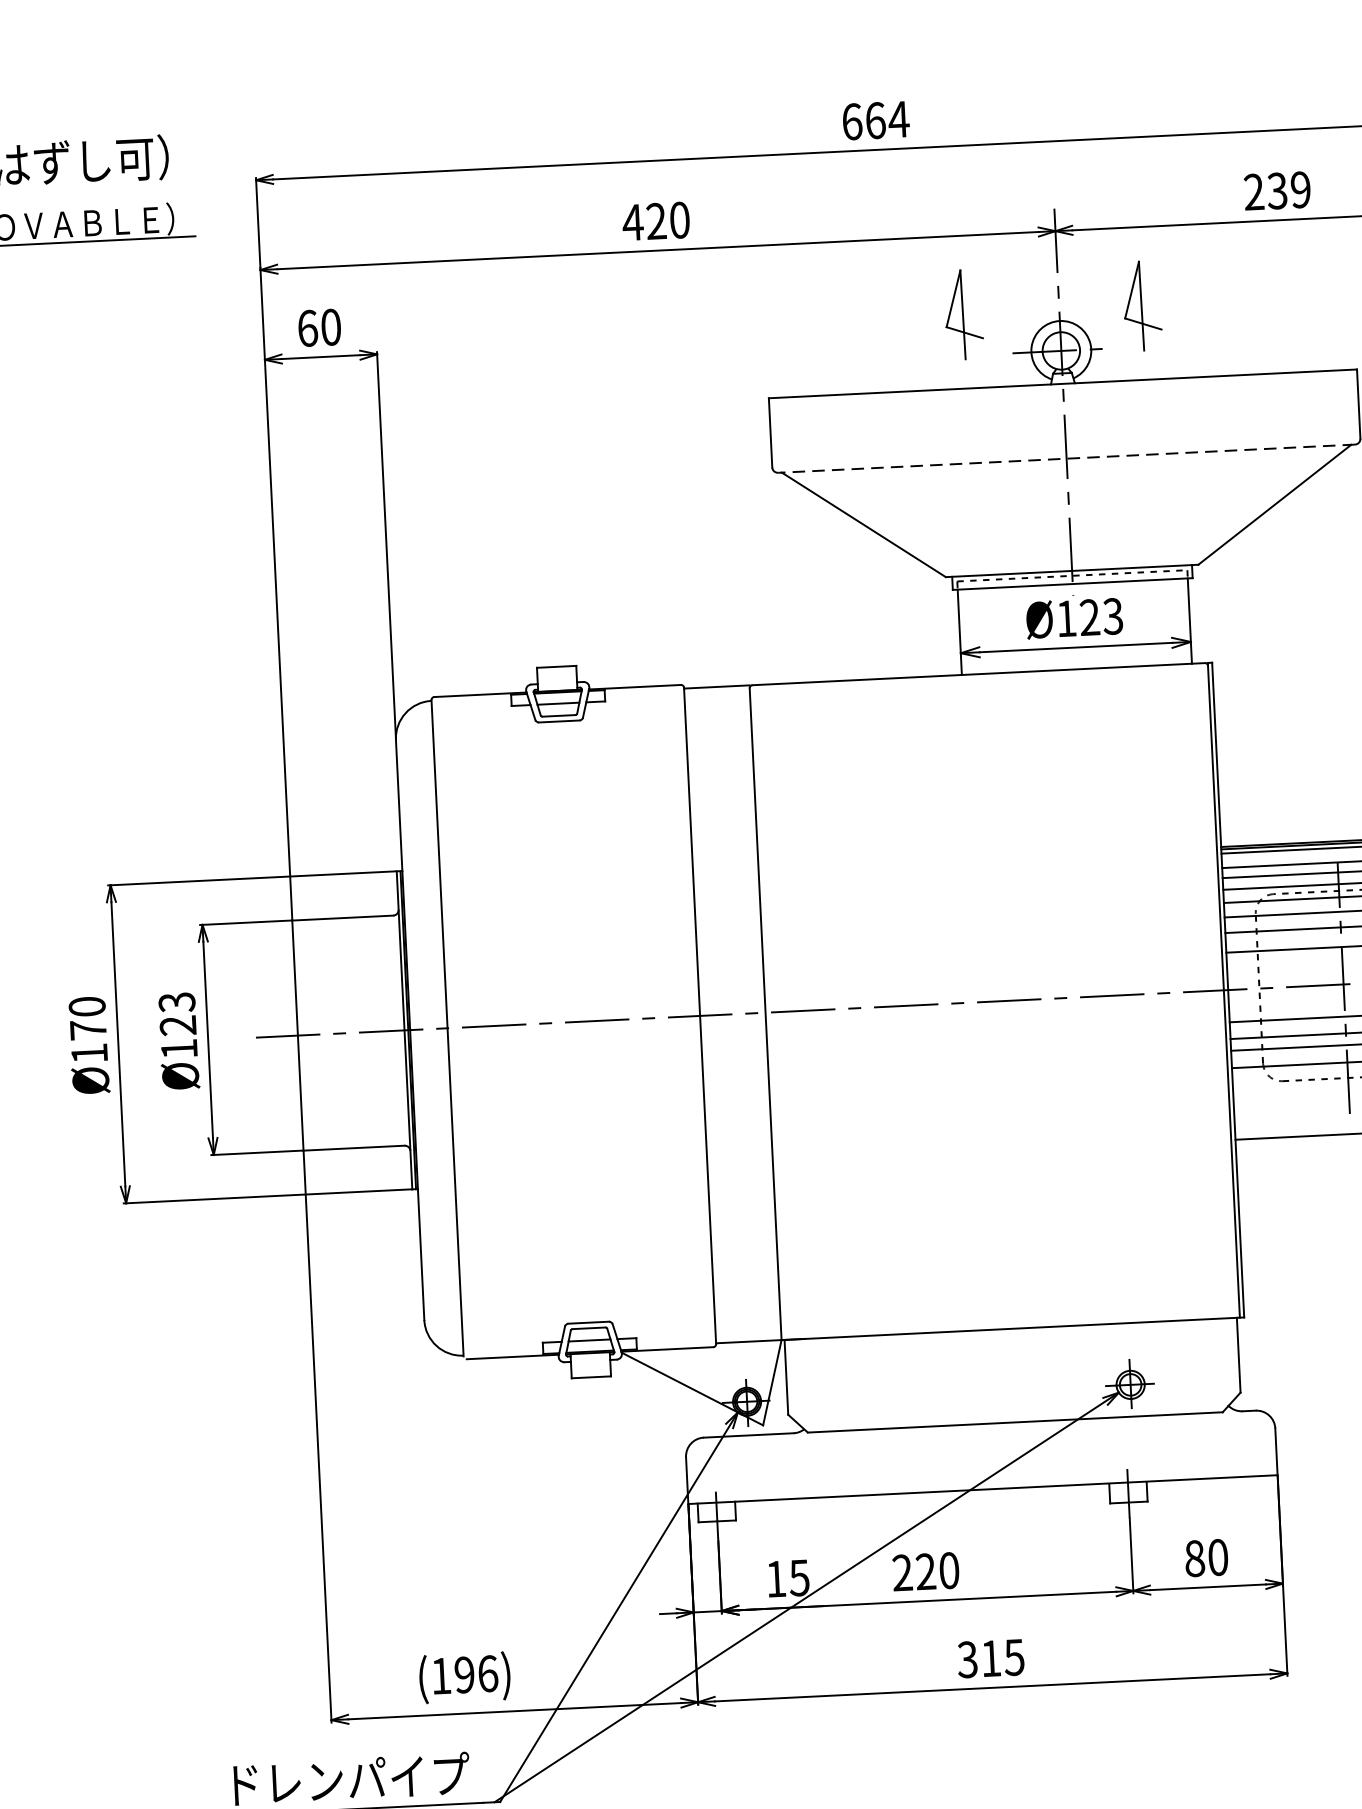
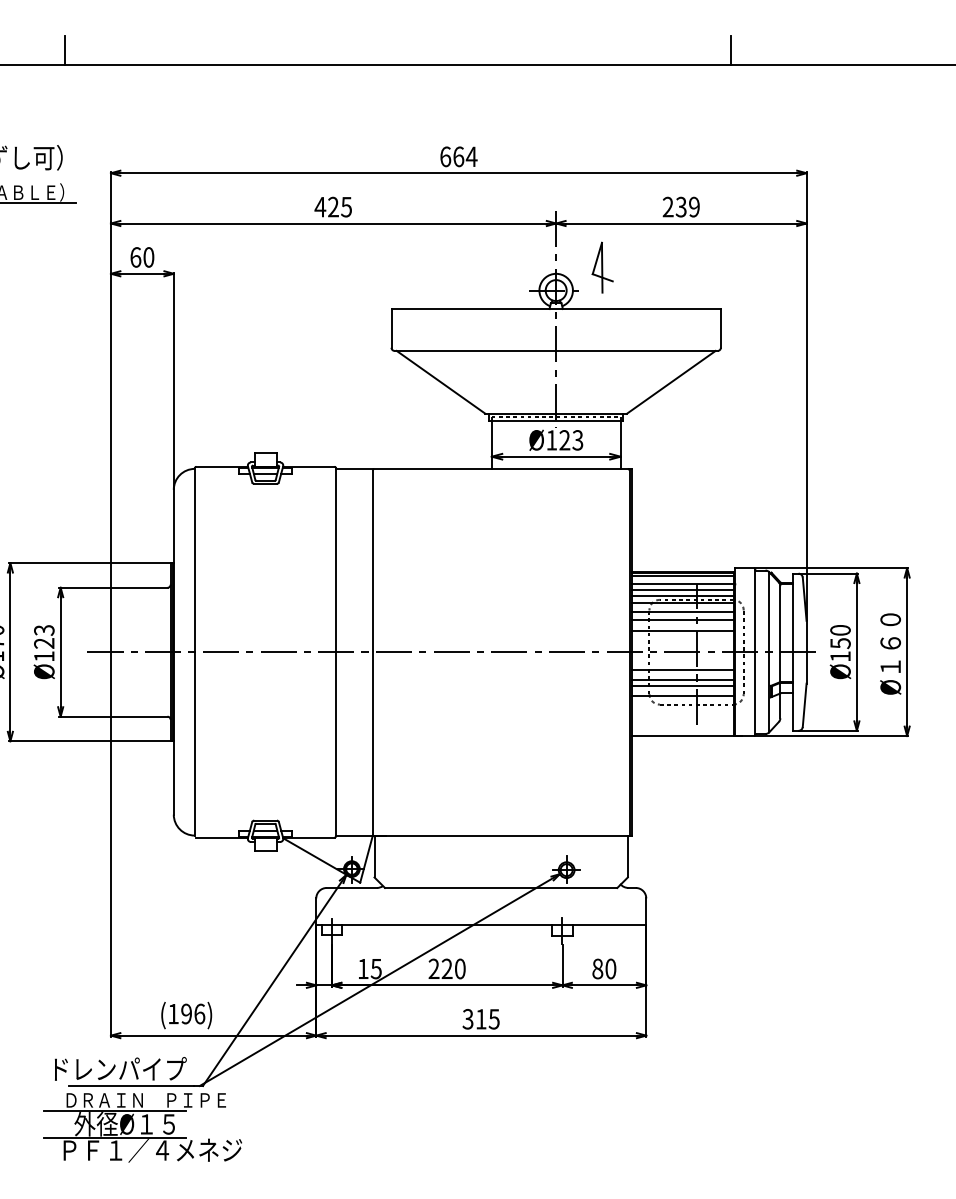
text: (679, 219) -> (346, 206), 420 -> 425
part: (963, 314) -> (502, 267), removed
line: (1067, 457) -> (556, 350), dashed -> solid

